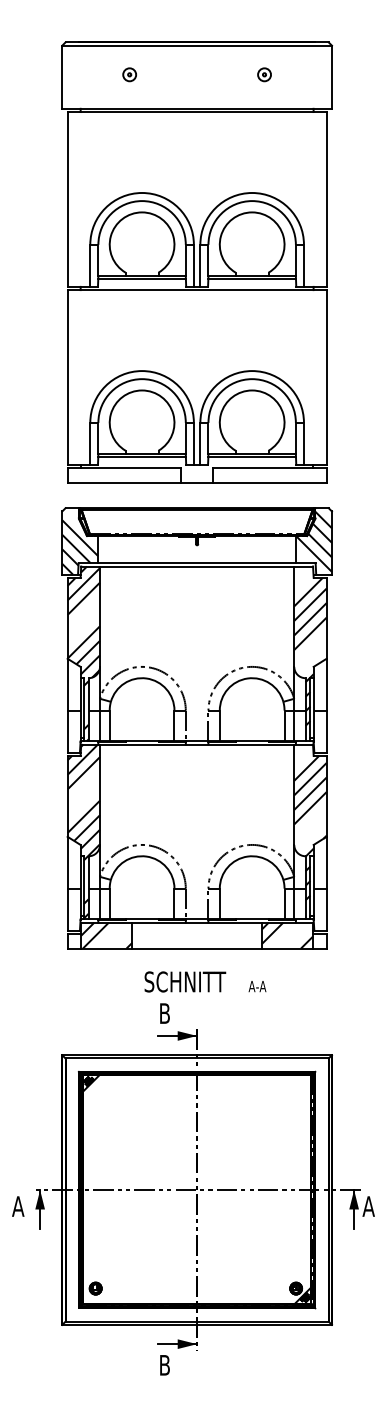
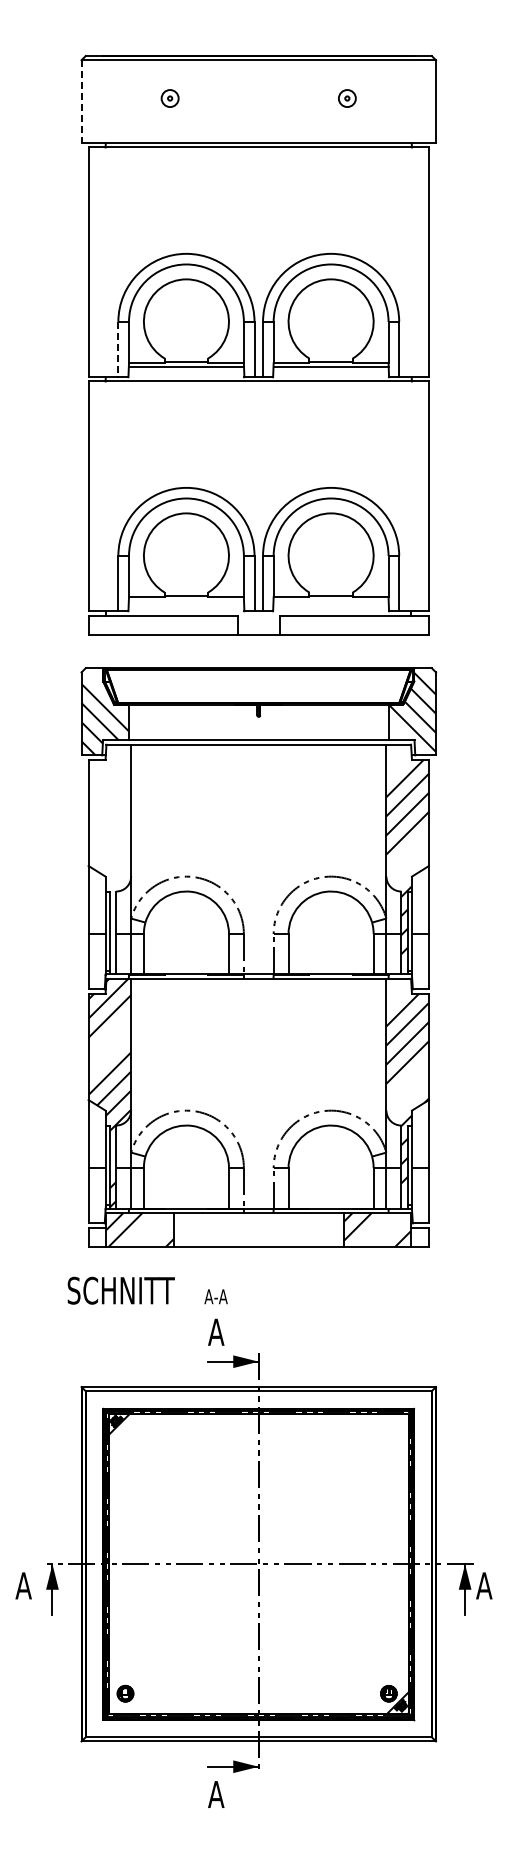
line: (62, 77) -> (81, 102), solid -> dashed
line: (90, 265) -> (118, 349), solid -> dashed
line: (142, 456) -> (186, 600), removed
line: (251, 456) -> (330, 600), removed
hatch: (83, 653) -> (109, 859), removed
text: (205, 981) -> (147, 1290), moved
text: (164, 1012) -> (216, 1331), B -> A
text: (164, 1365) -> (216, 1794), B -> A

